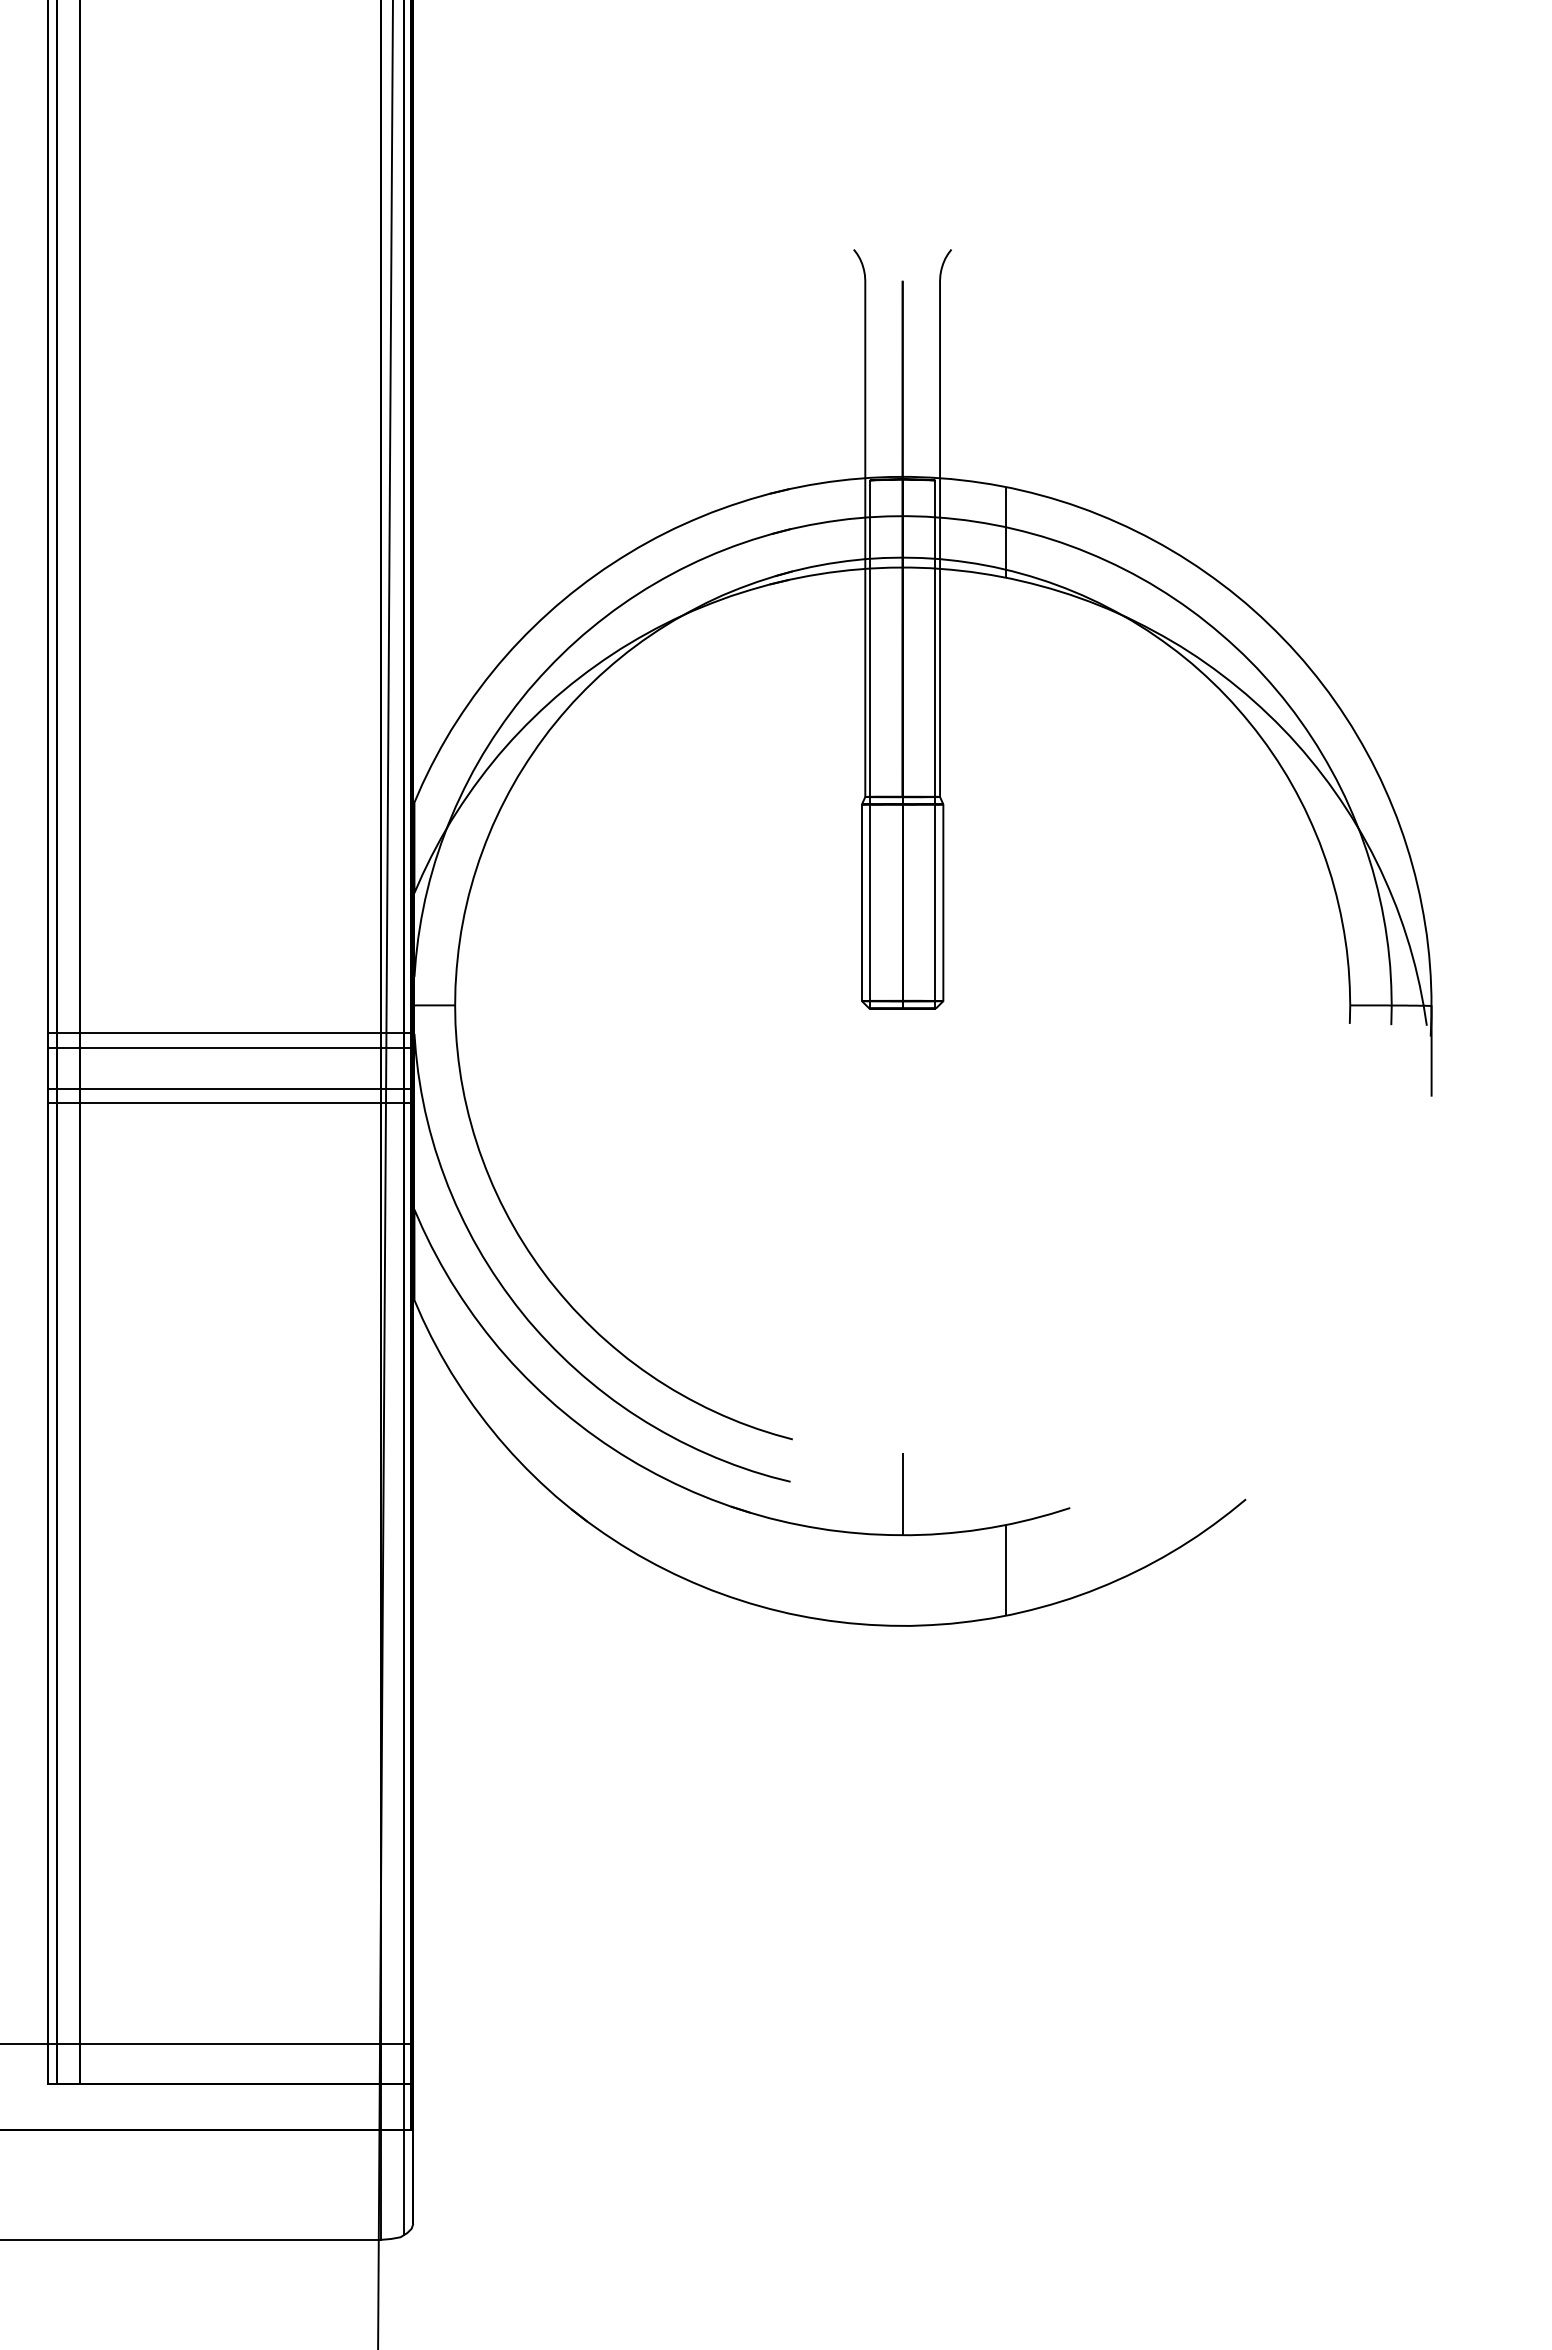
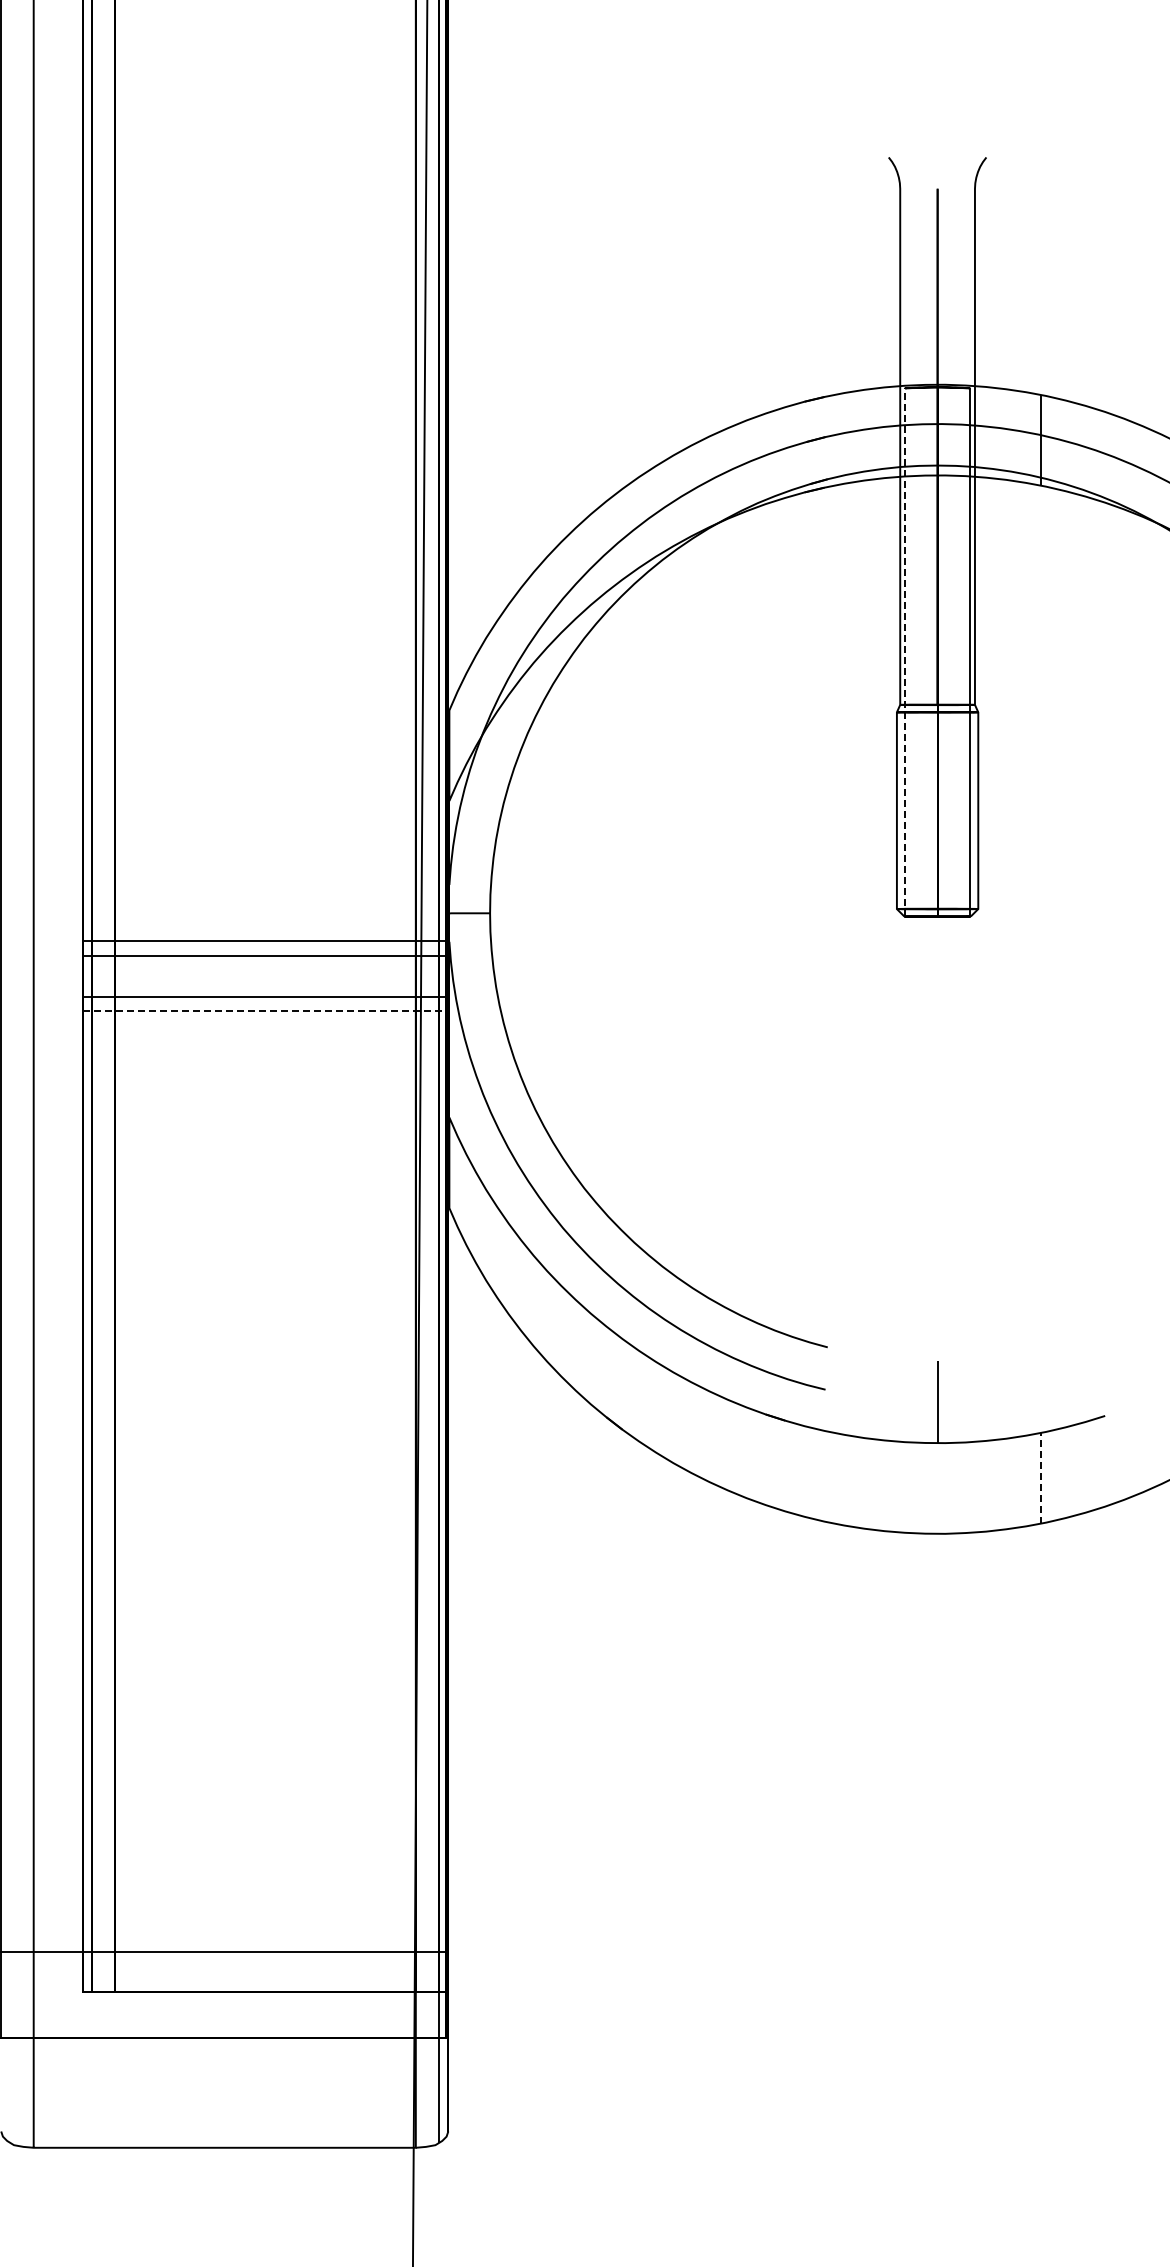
line: (870, 744) -> (905, 652), solid -> dashed
line: (230, 1103) -> (265, 1011), solid -> dashed
line: (1006, 1569) -> (1041, 1477), solid -> dashed

